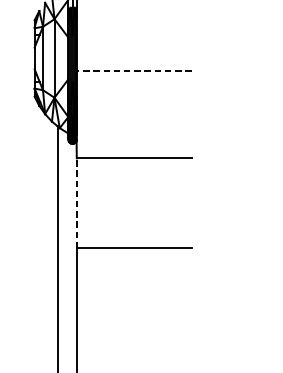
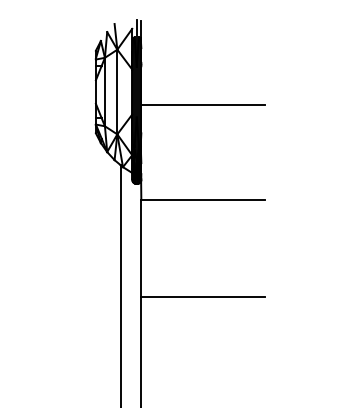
line: (134, 70) -> (203, 105), dashed -> solid
line: (76, 202) -> (141, 247), dashed -> solid

